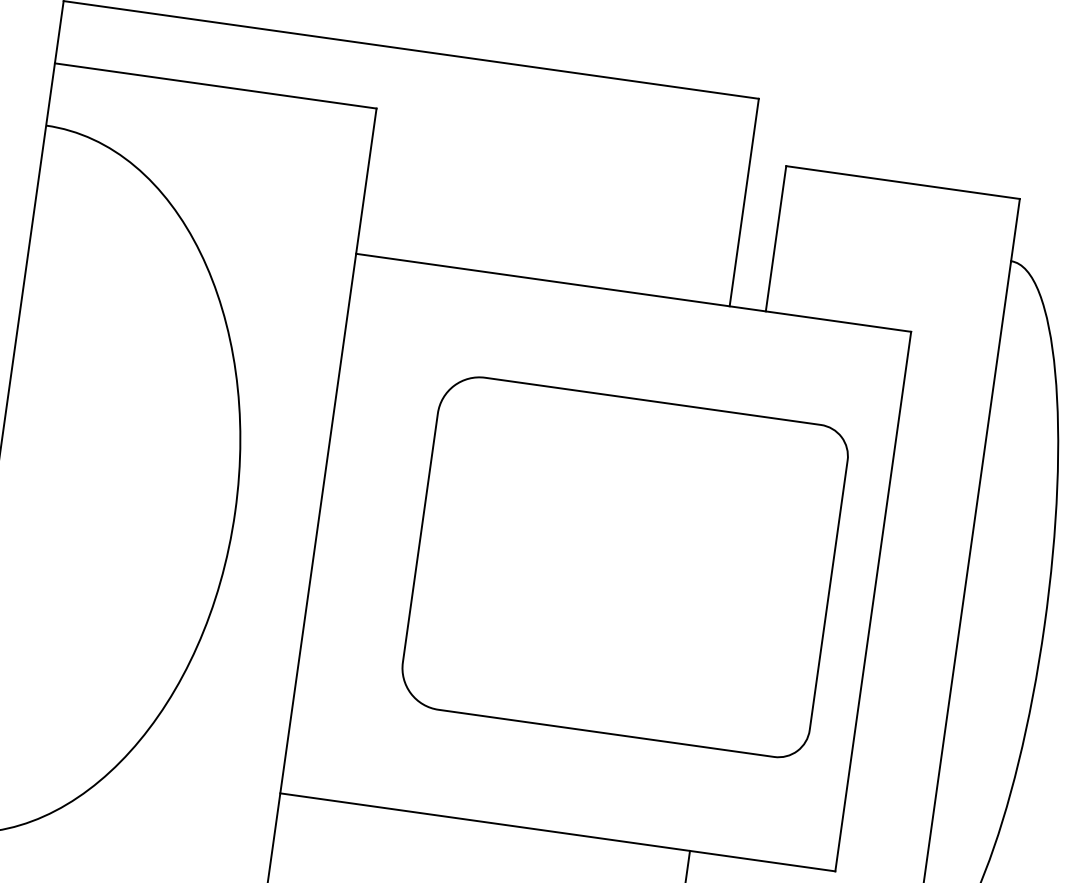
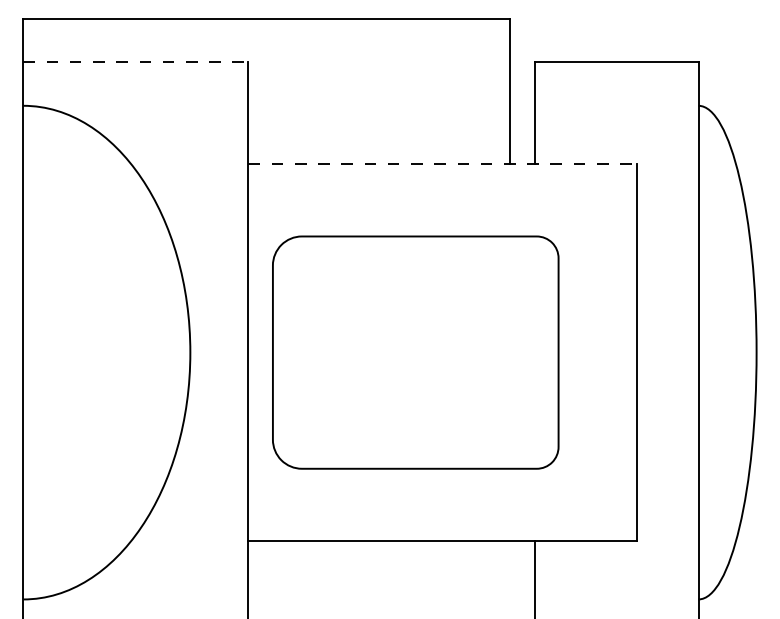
line: (215, 86) -> (135, 62), solid -> dashed
line: (635, 292) -> (443, 163), solid -> dashed
part: (624, 566) -> (415, 352), moved

